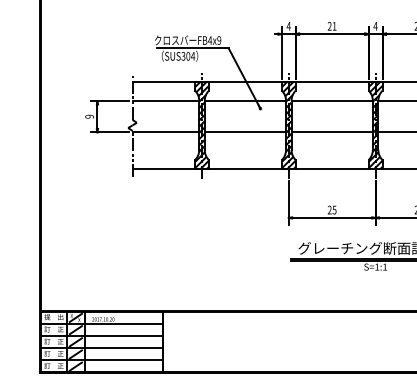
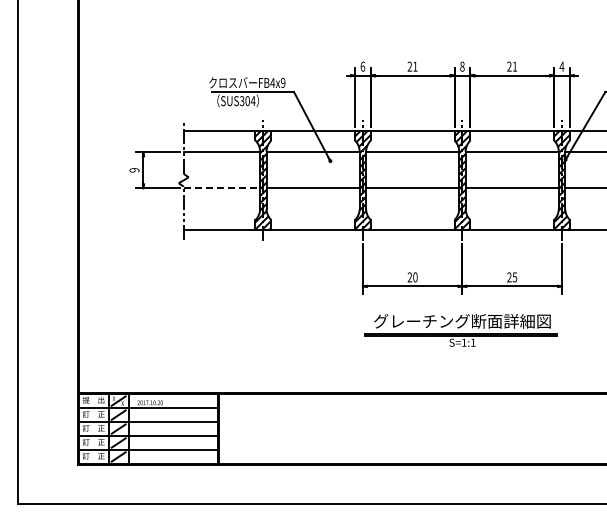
text: (288, 26) -> (362, 66), 4 -> 6
text: (375, 26) -> (462, 66), 4 -> 8
line: (166, 132) -> (222, 188), solid -> dashed
text: (334, 210) -> (415, 277), 25 -> 20

